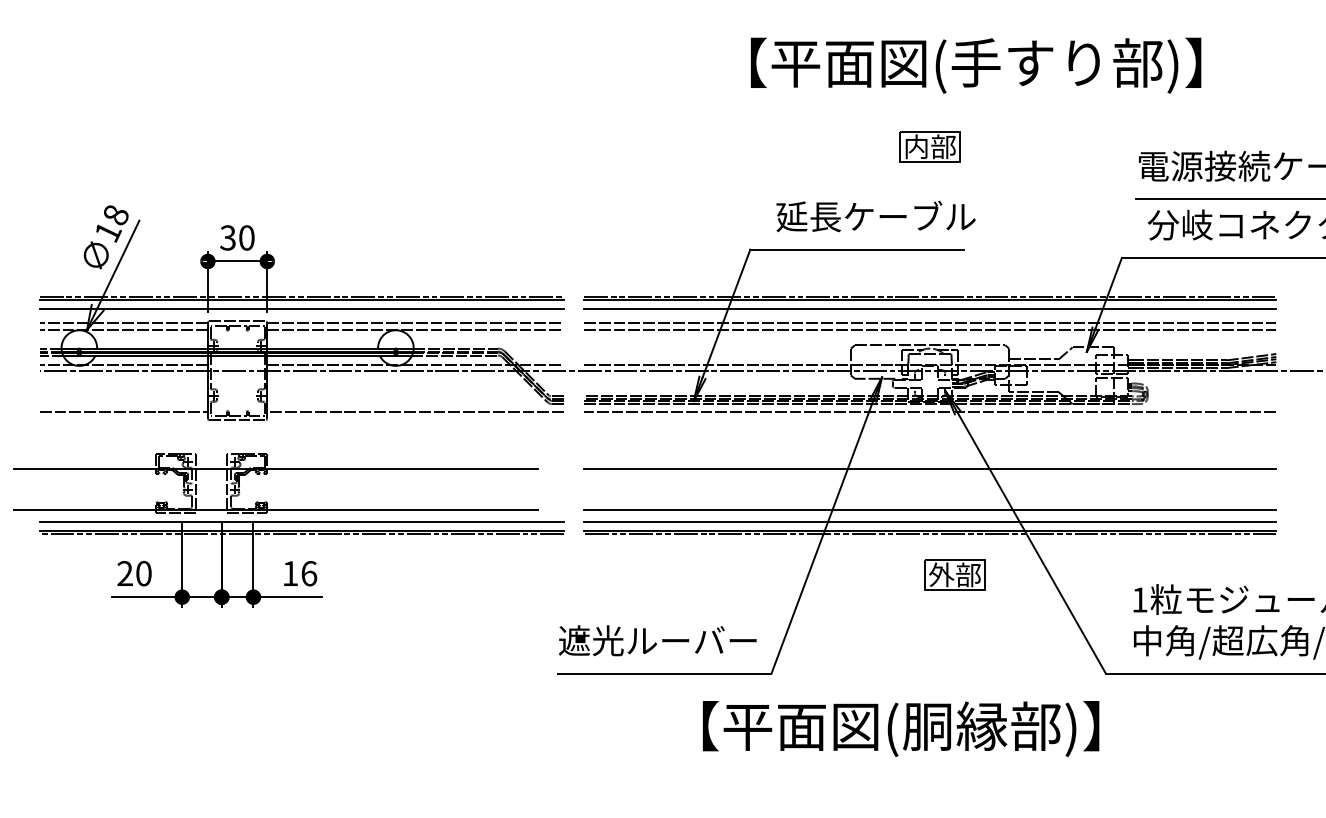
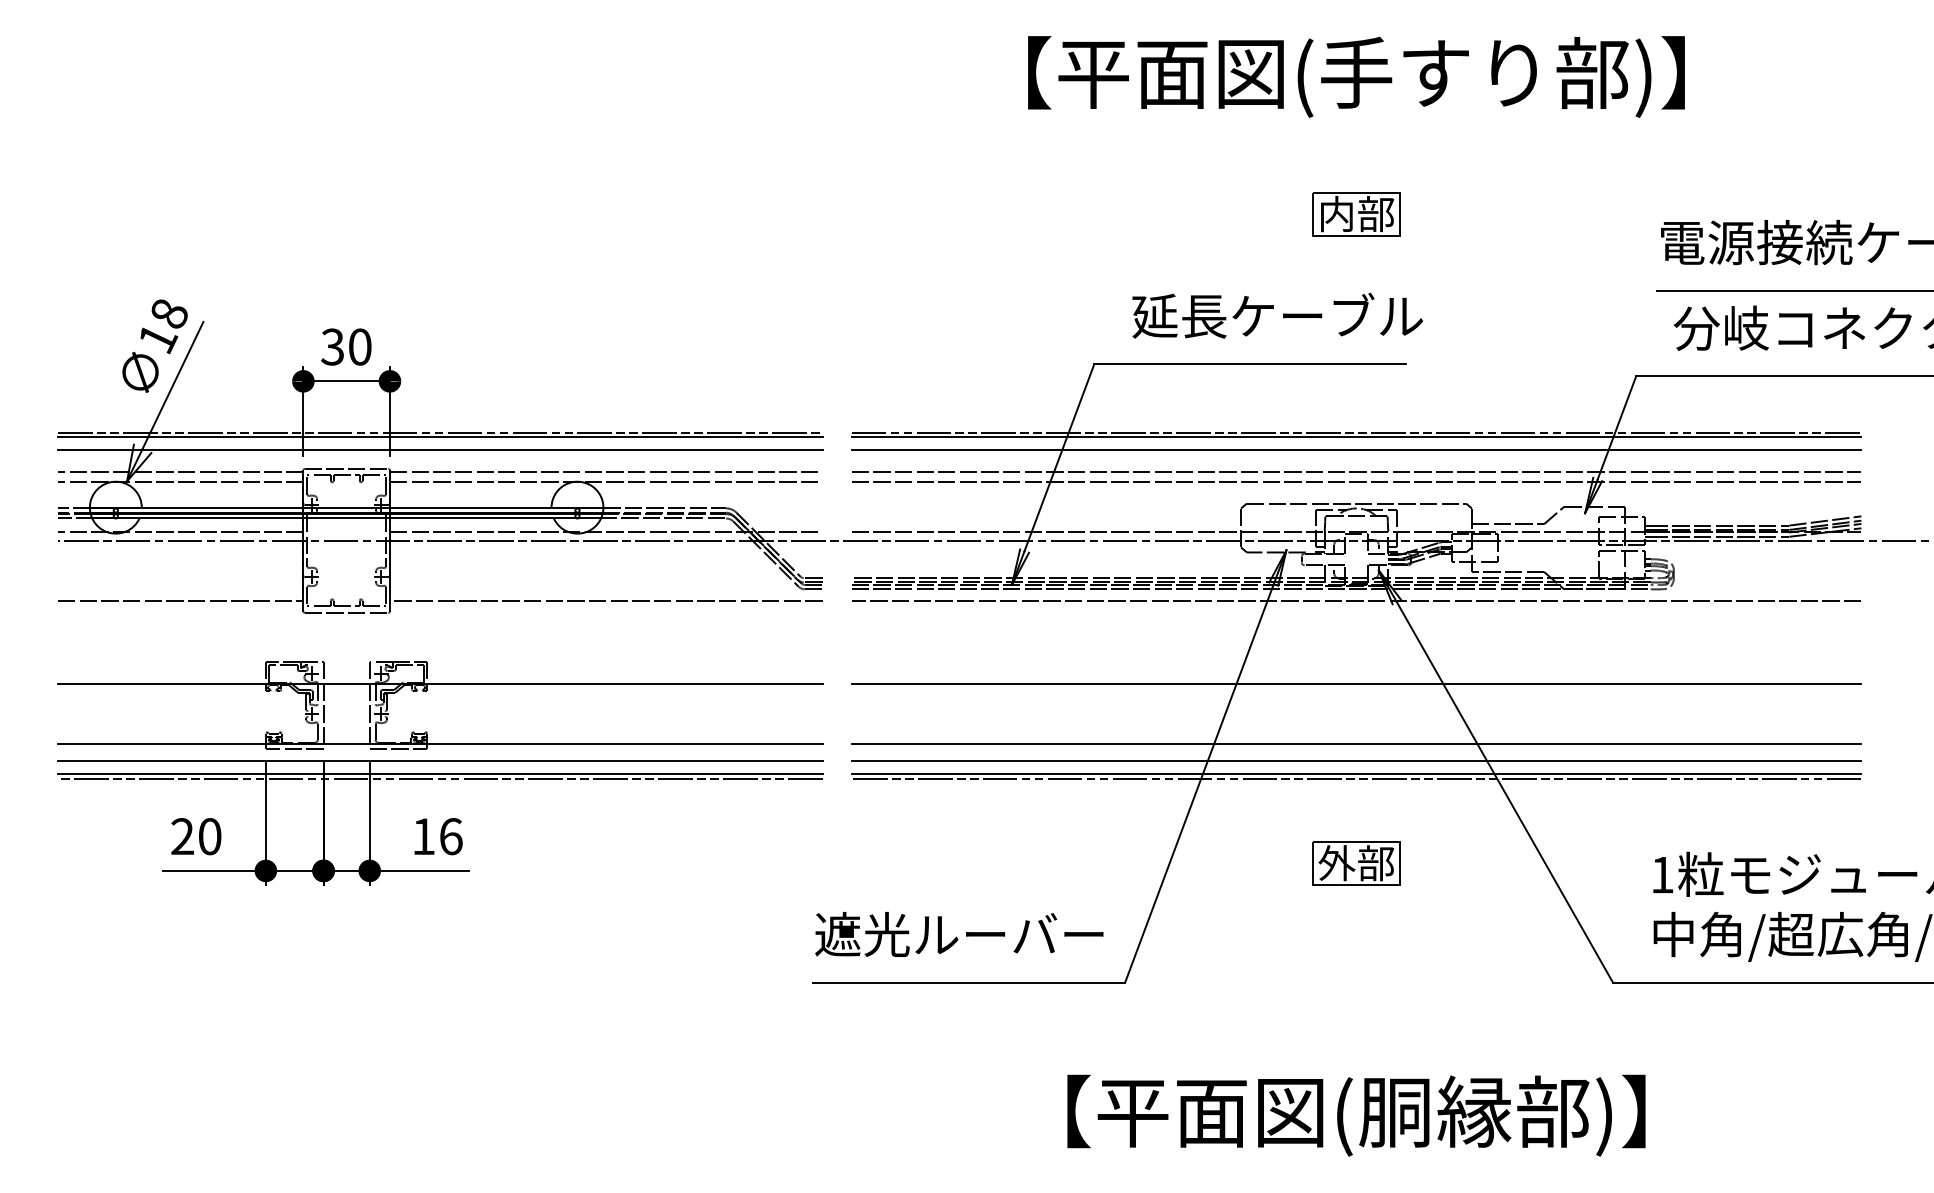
text: (976, 65) -> (1357, 76), moved
part: (266, 474) -> (426, 692), moved
part: (954, 574) -> (1355, 862), moved
text: (900, 728) -> (1355, 1114), moved

